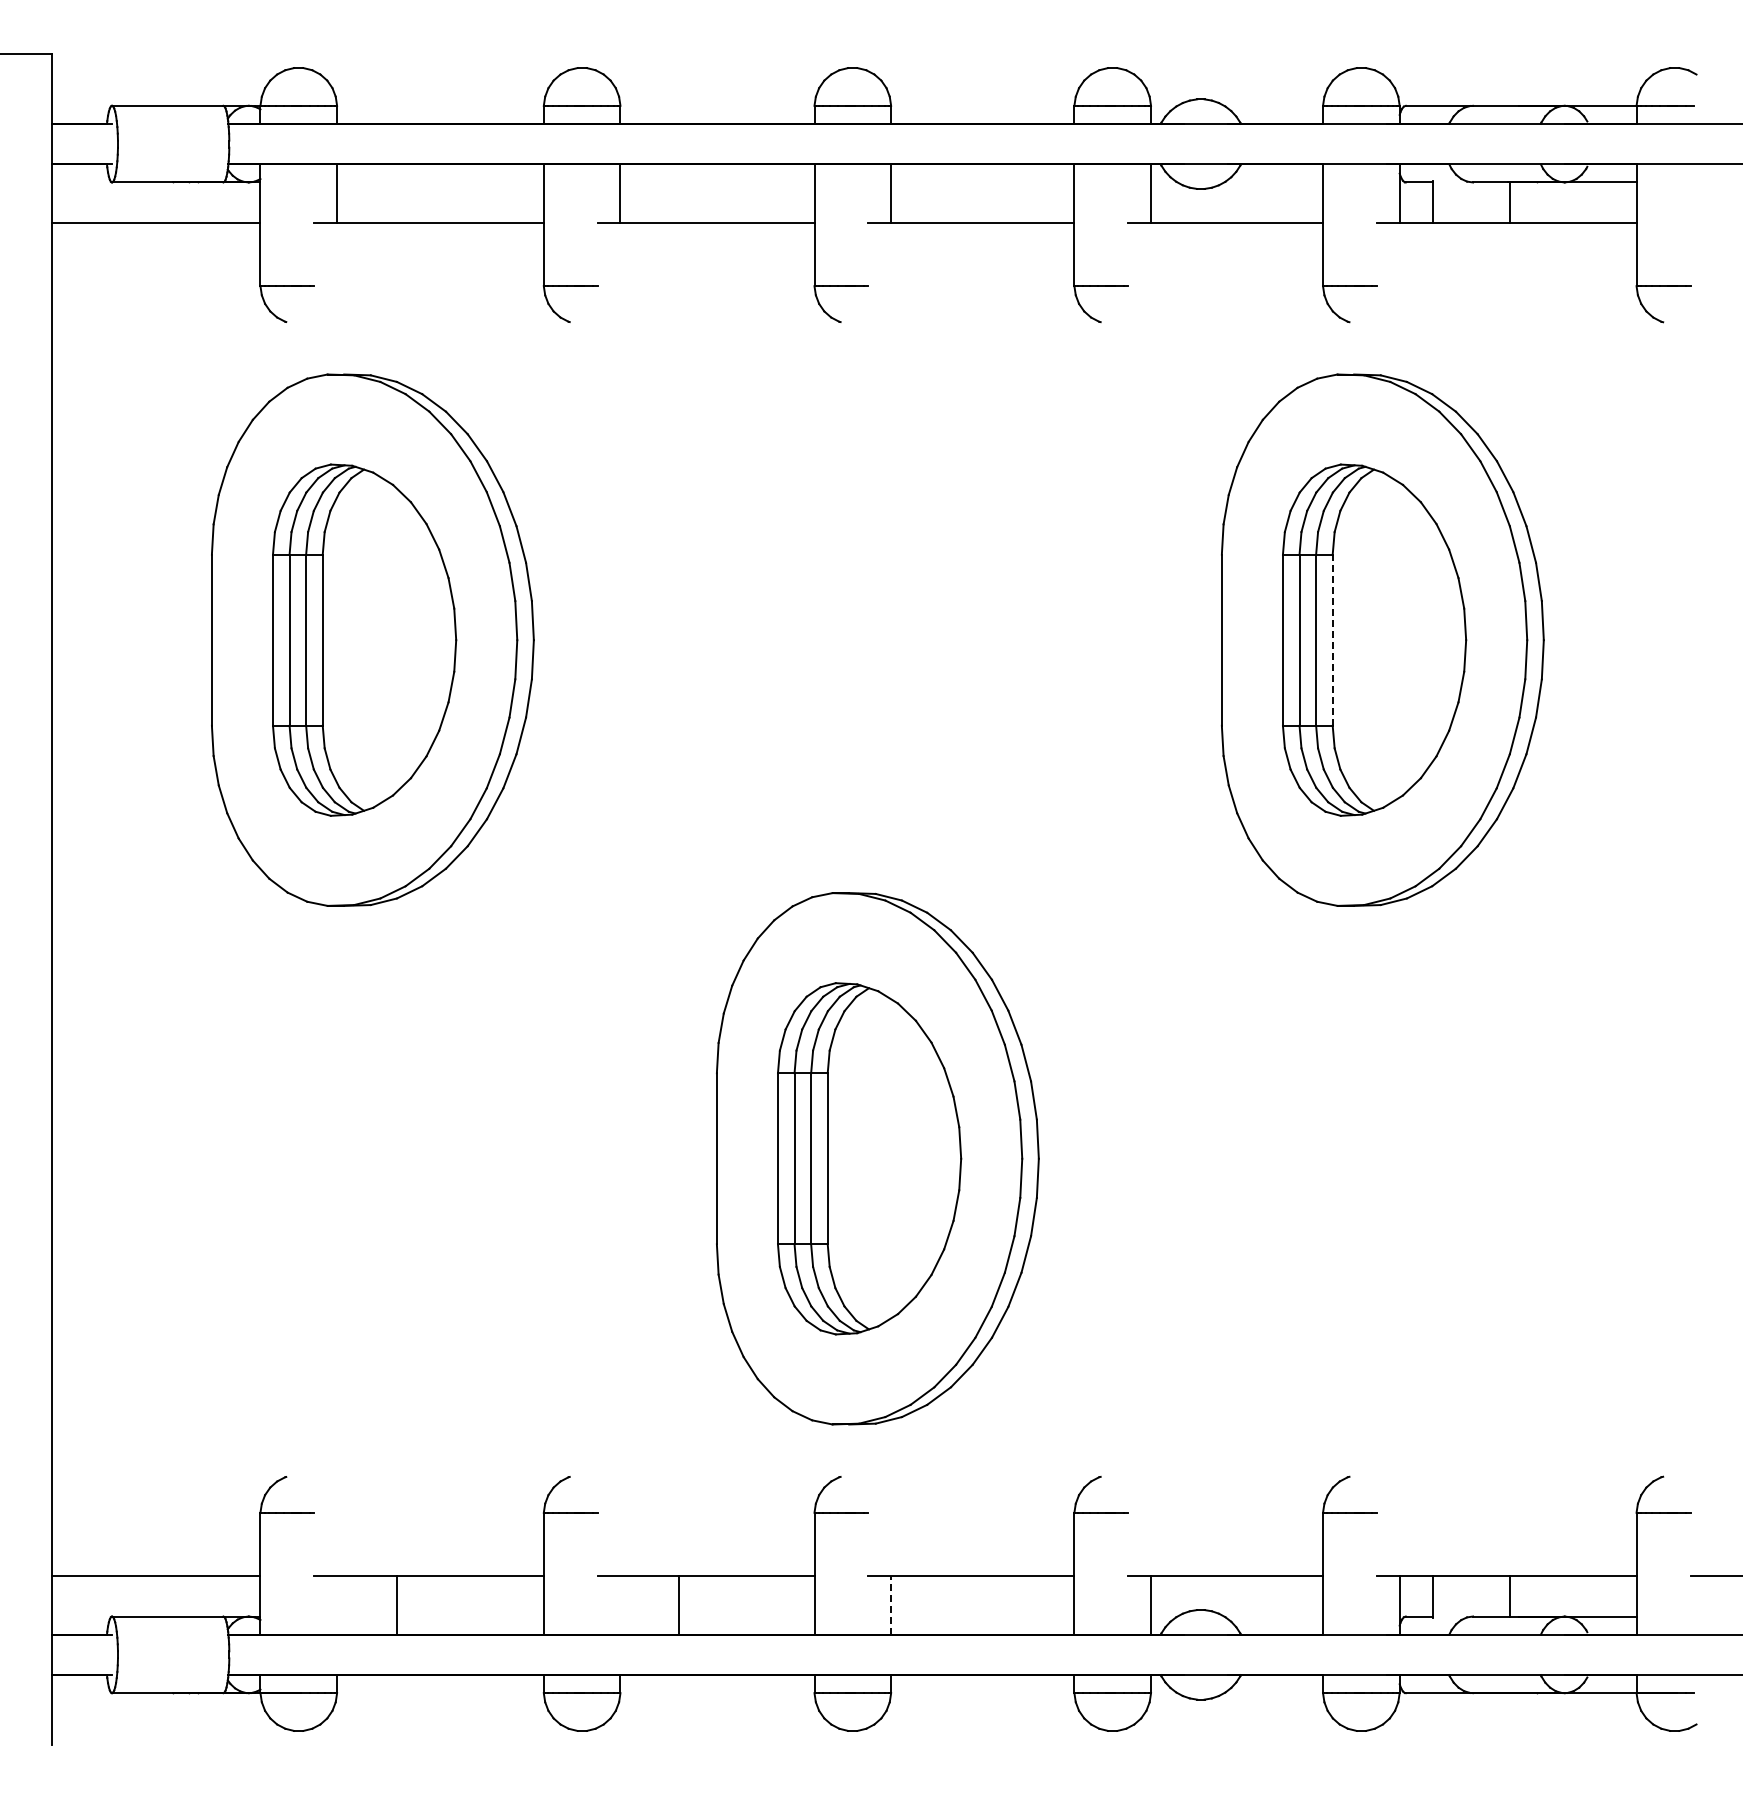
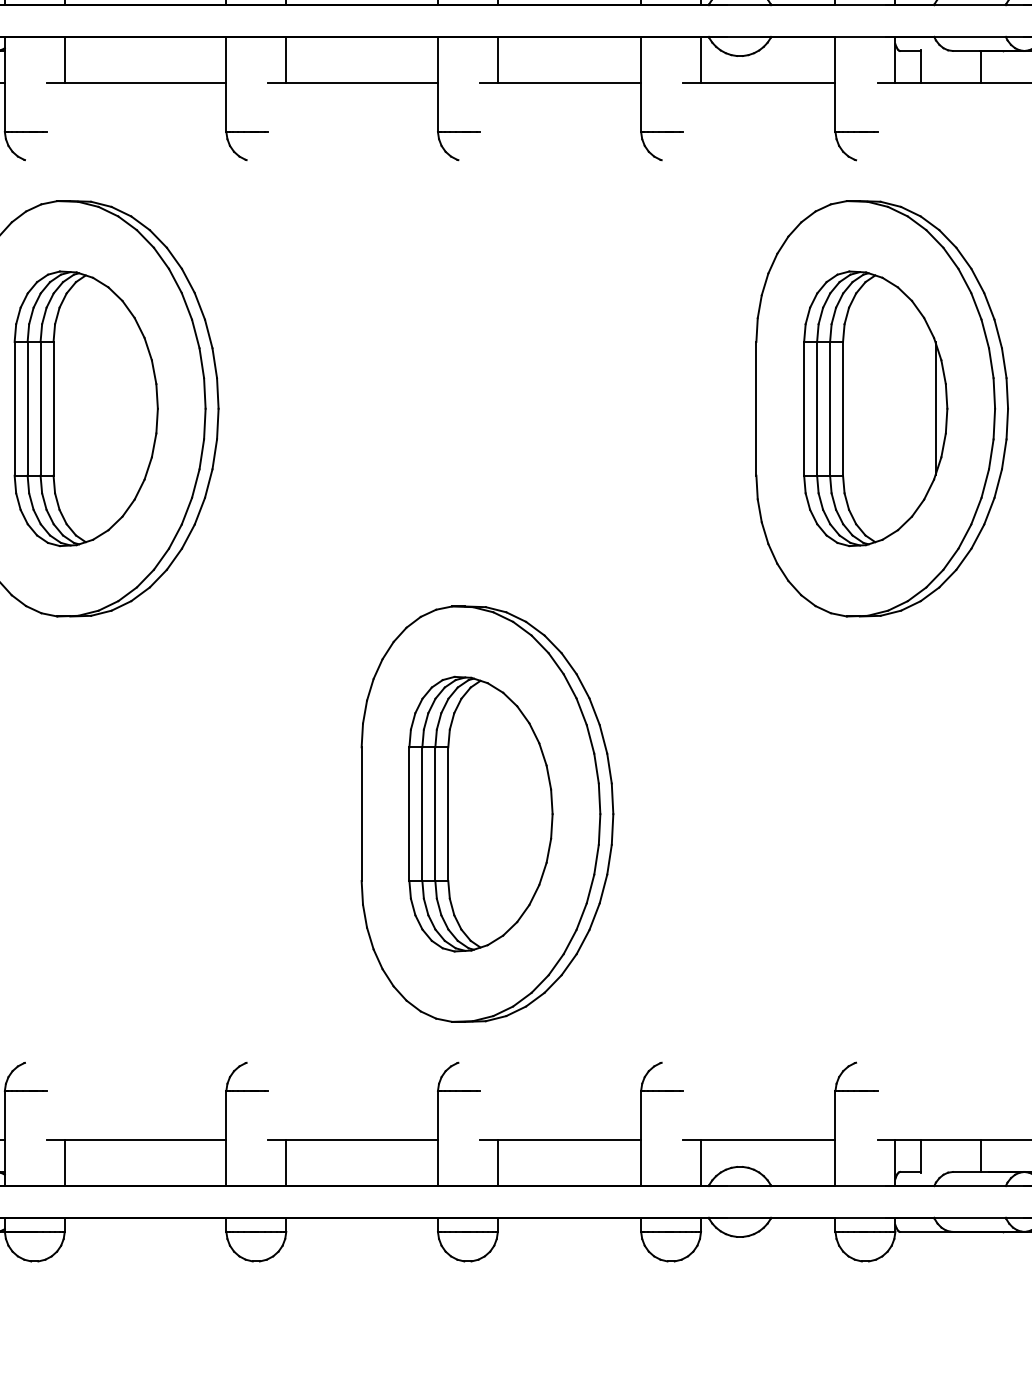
line: (1332, 640) -> (842, 409), dashed -> solid
line: (1450, 640) -> (935, 409), added
line: (397, 1604) -> (65, 1162), moved
line: (679, 1604) -> (286, 1162), moved
line: (891, 1604) -> (498, 1162), dashed -> solid

